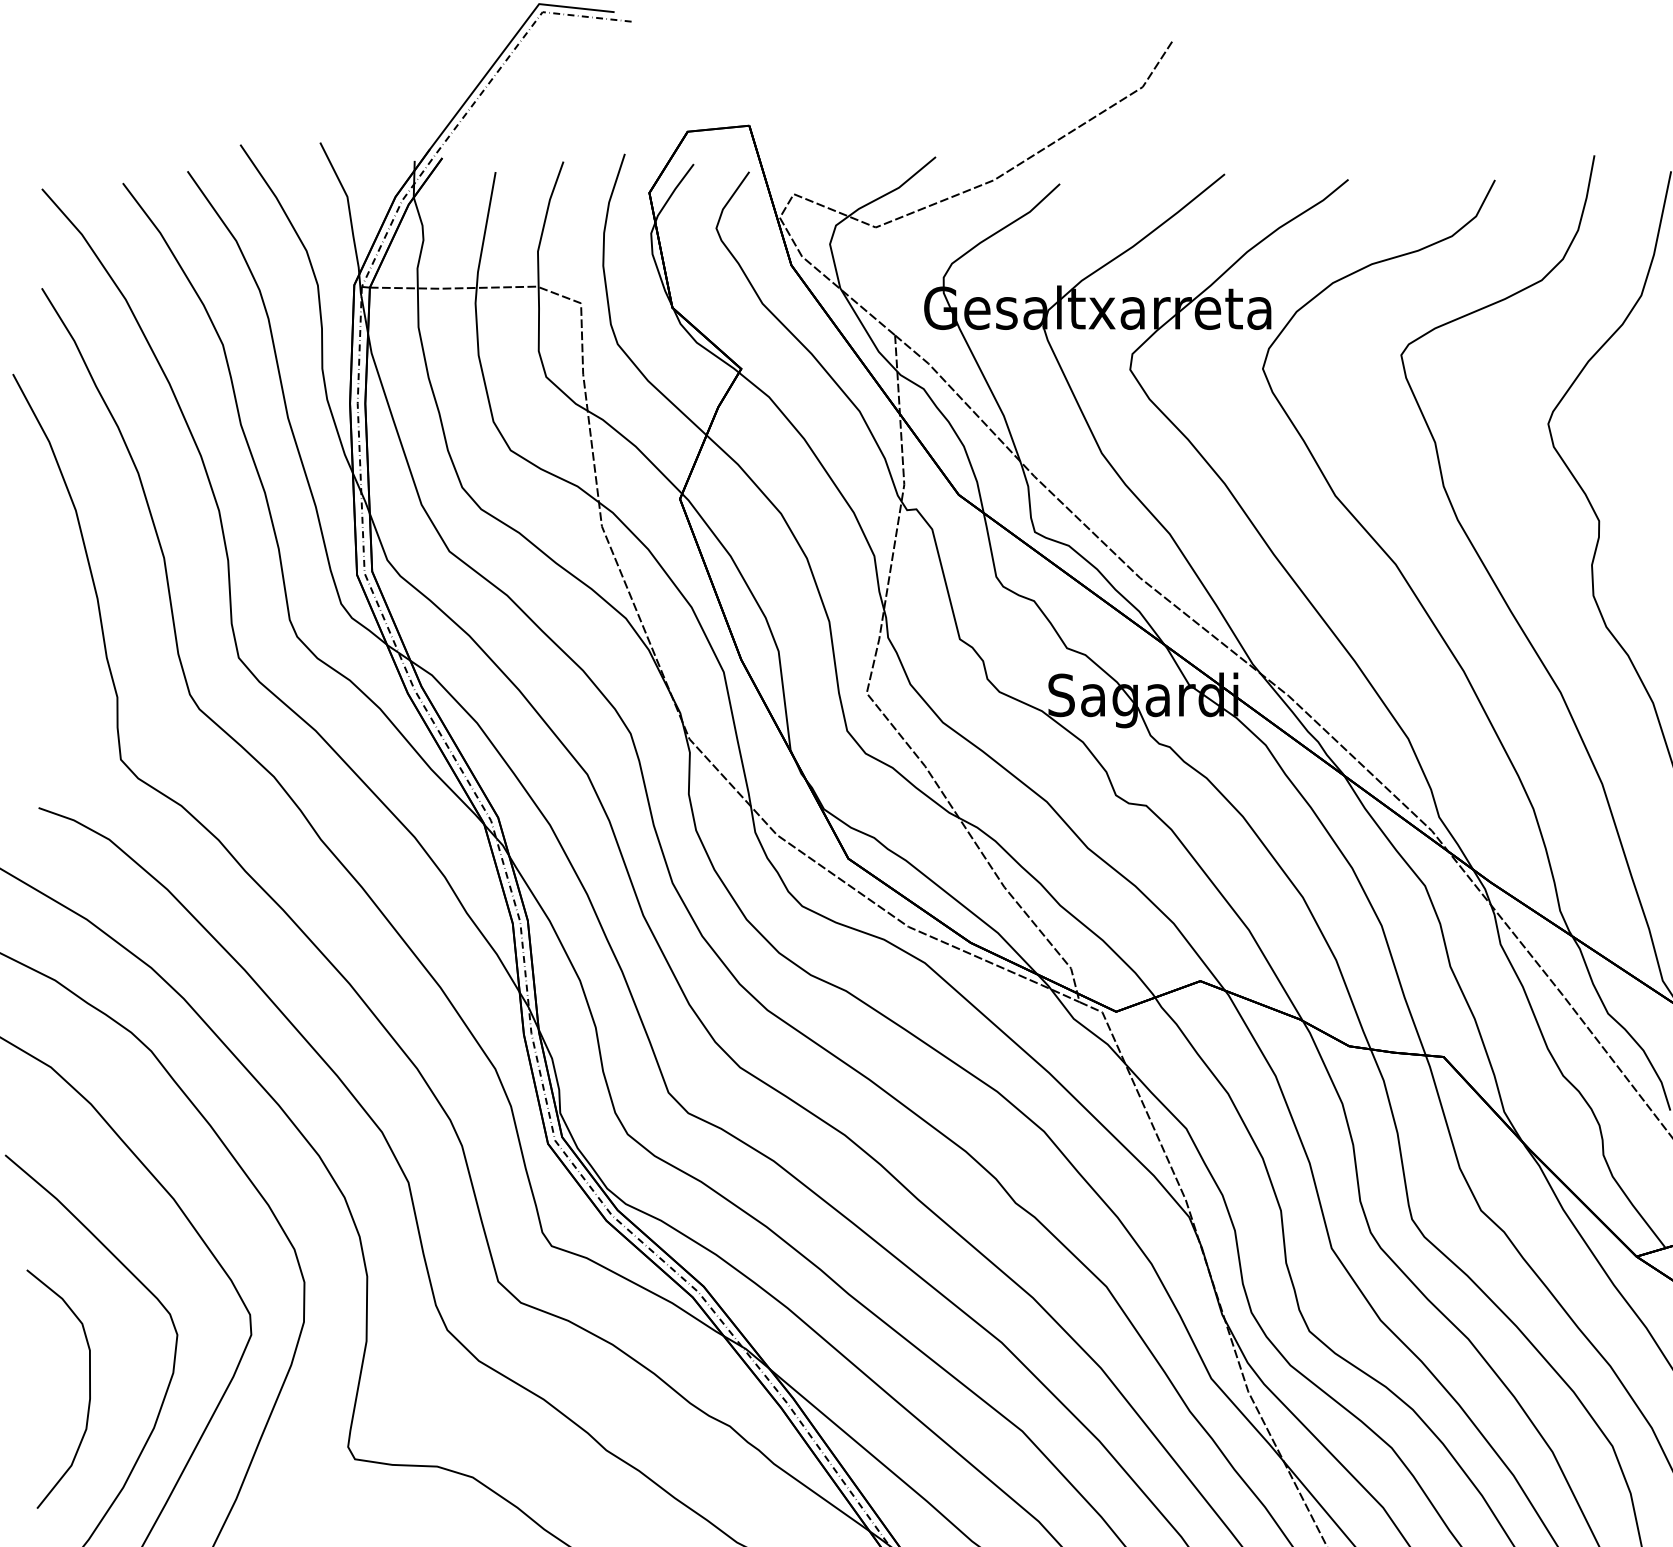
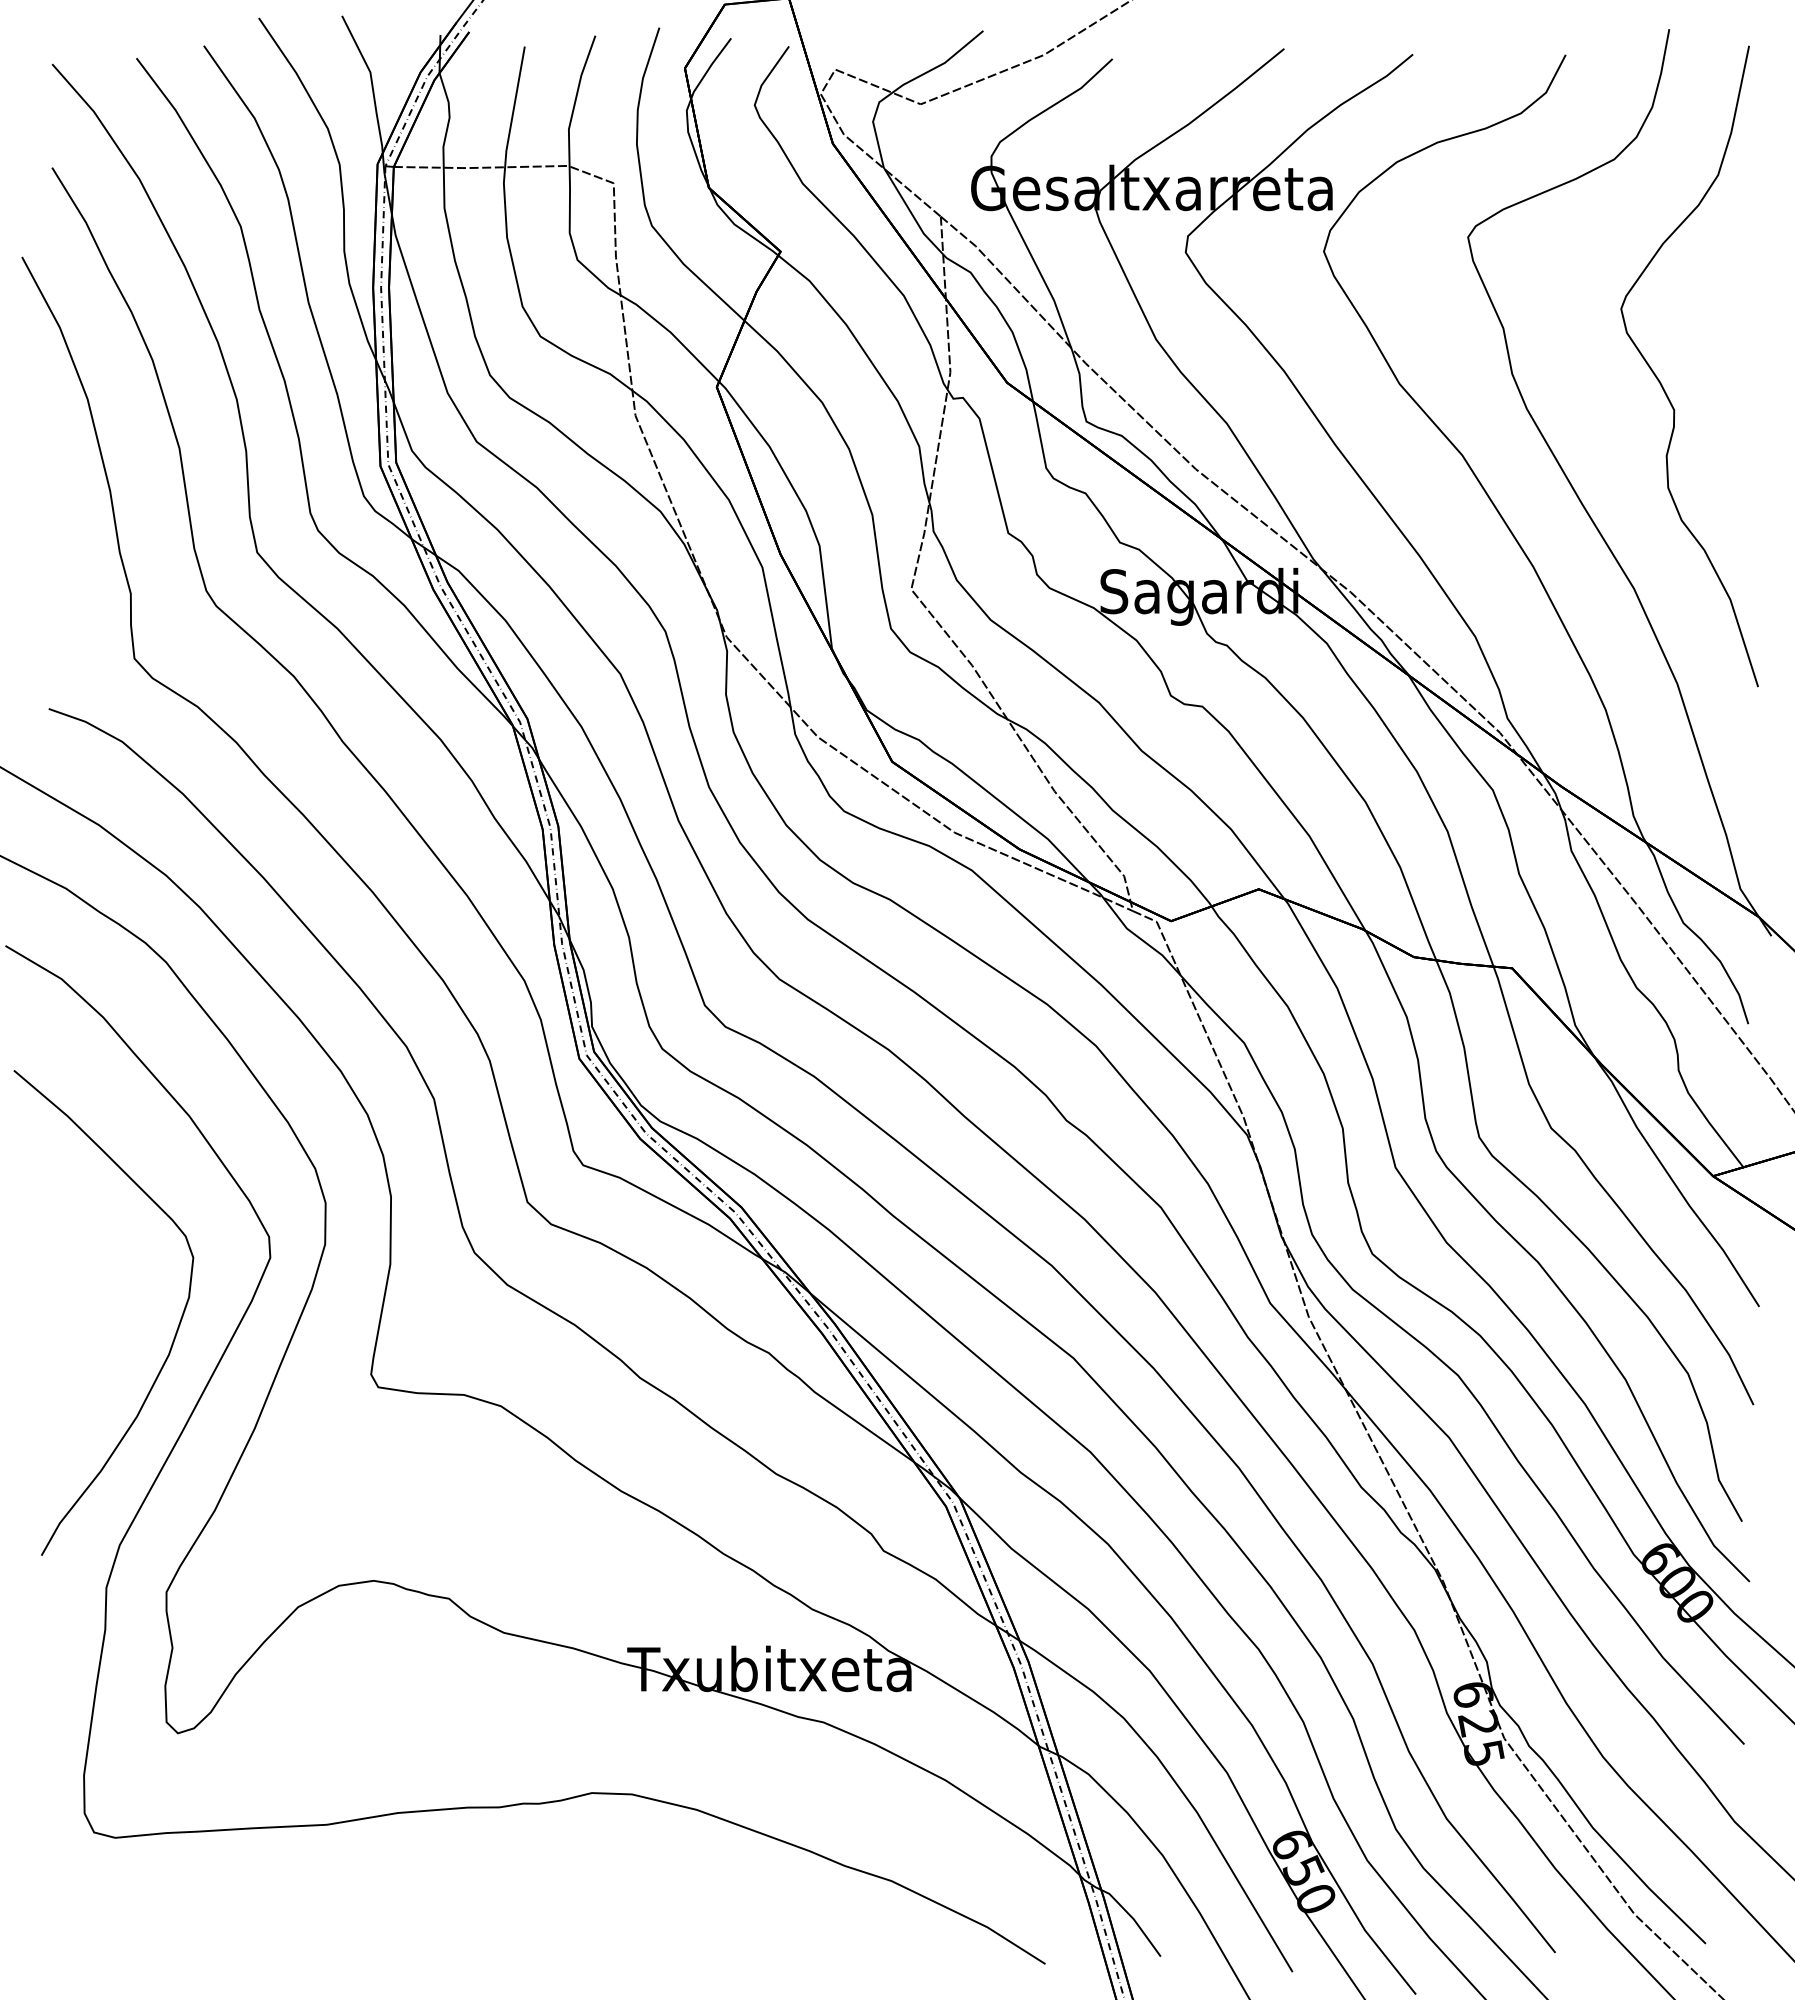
curve: (89, 1388) -> (101, 1313), removed

